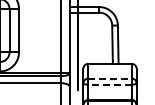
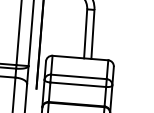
line: (110, 78) -> (79, 76), dashed -> solid
line: (110, 84) -> (78, 84), dashed -> solid

